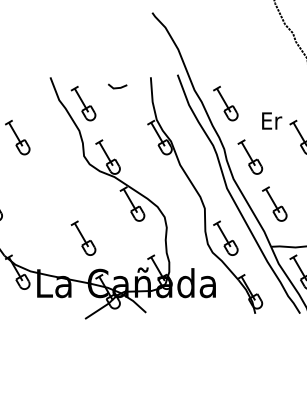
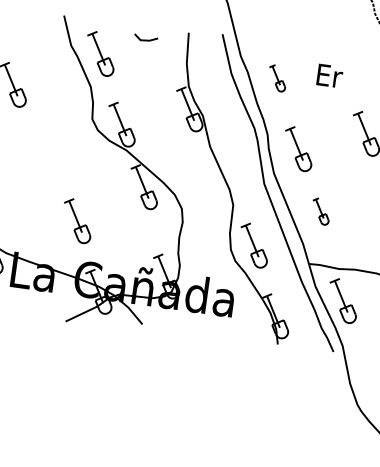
part: (225, 103) -> (277, 78), size x0.6
text: (272, 120) -> (330, 75), moved
part: (274, 203) -> (320, 210), size x0.6

